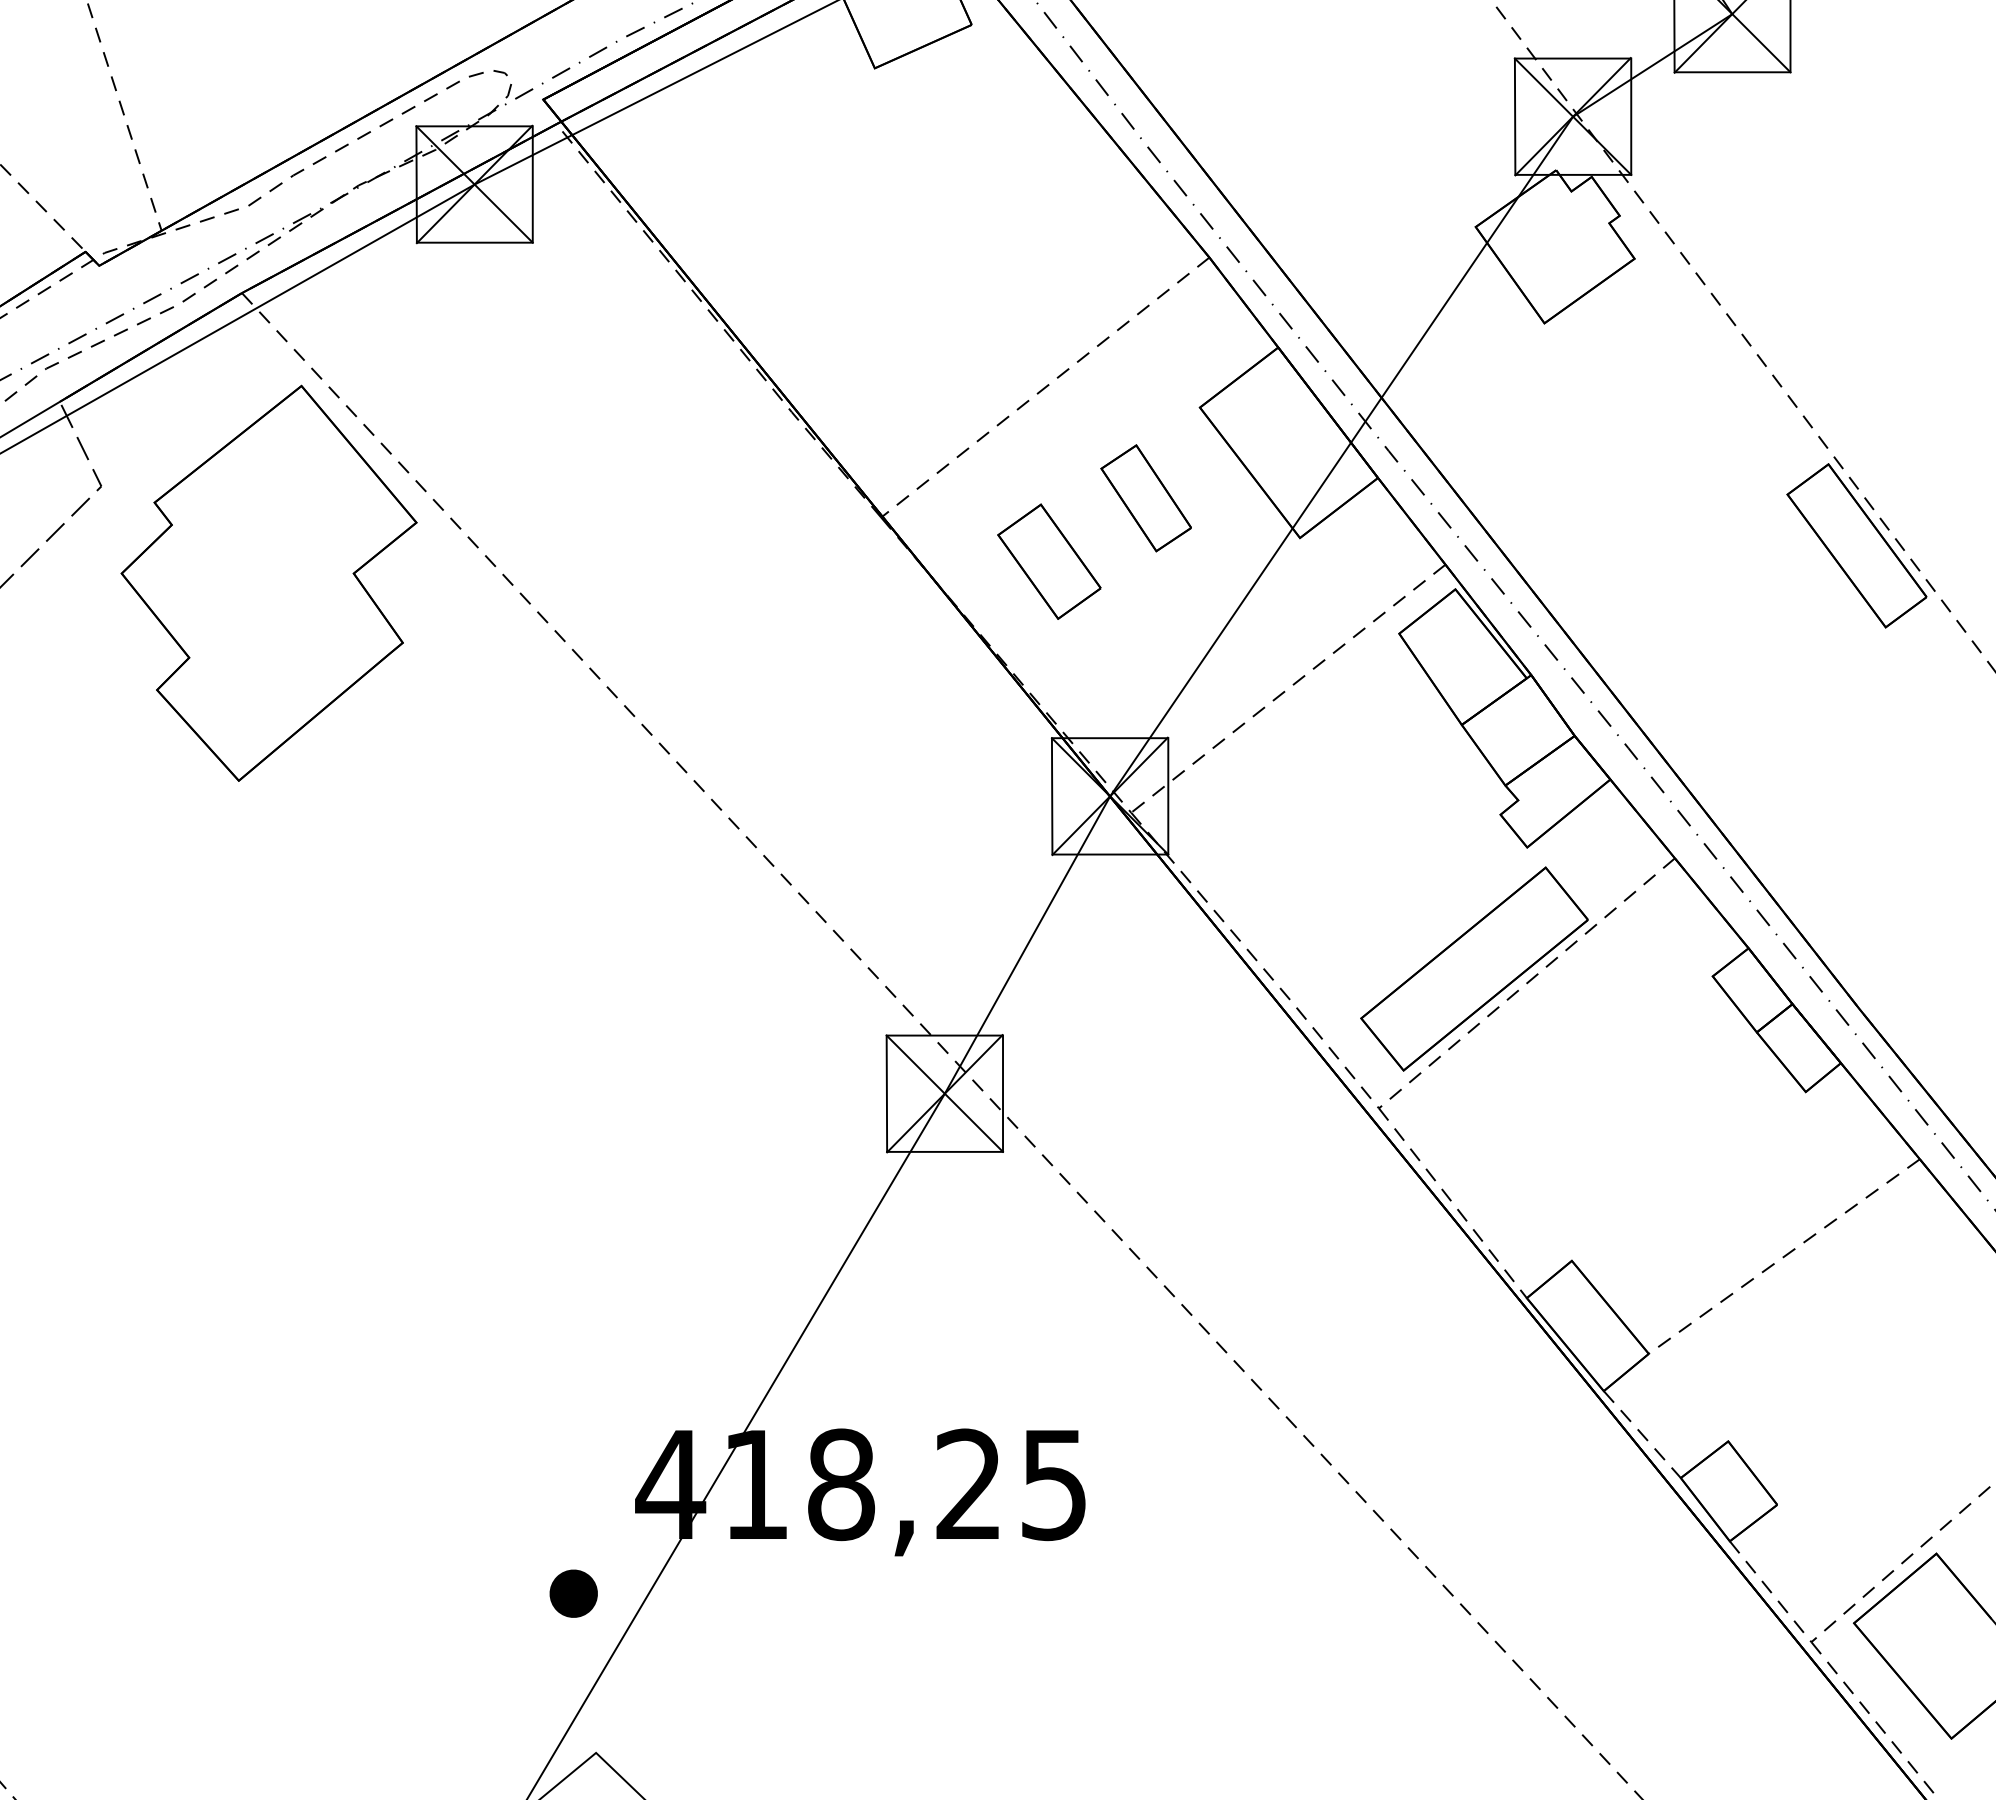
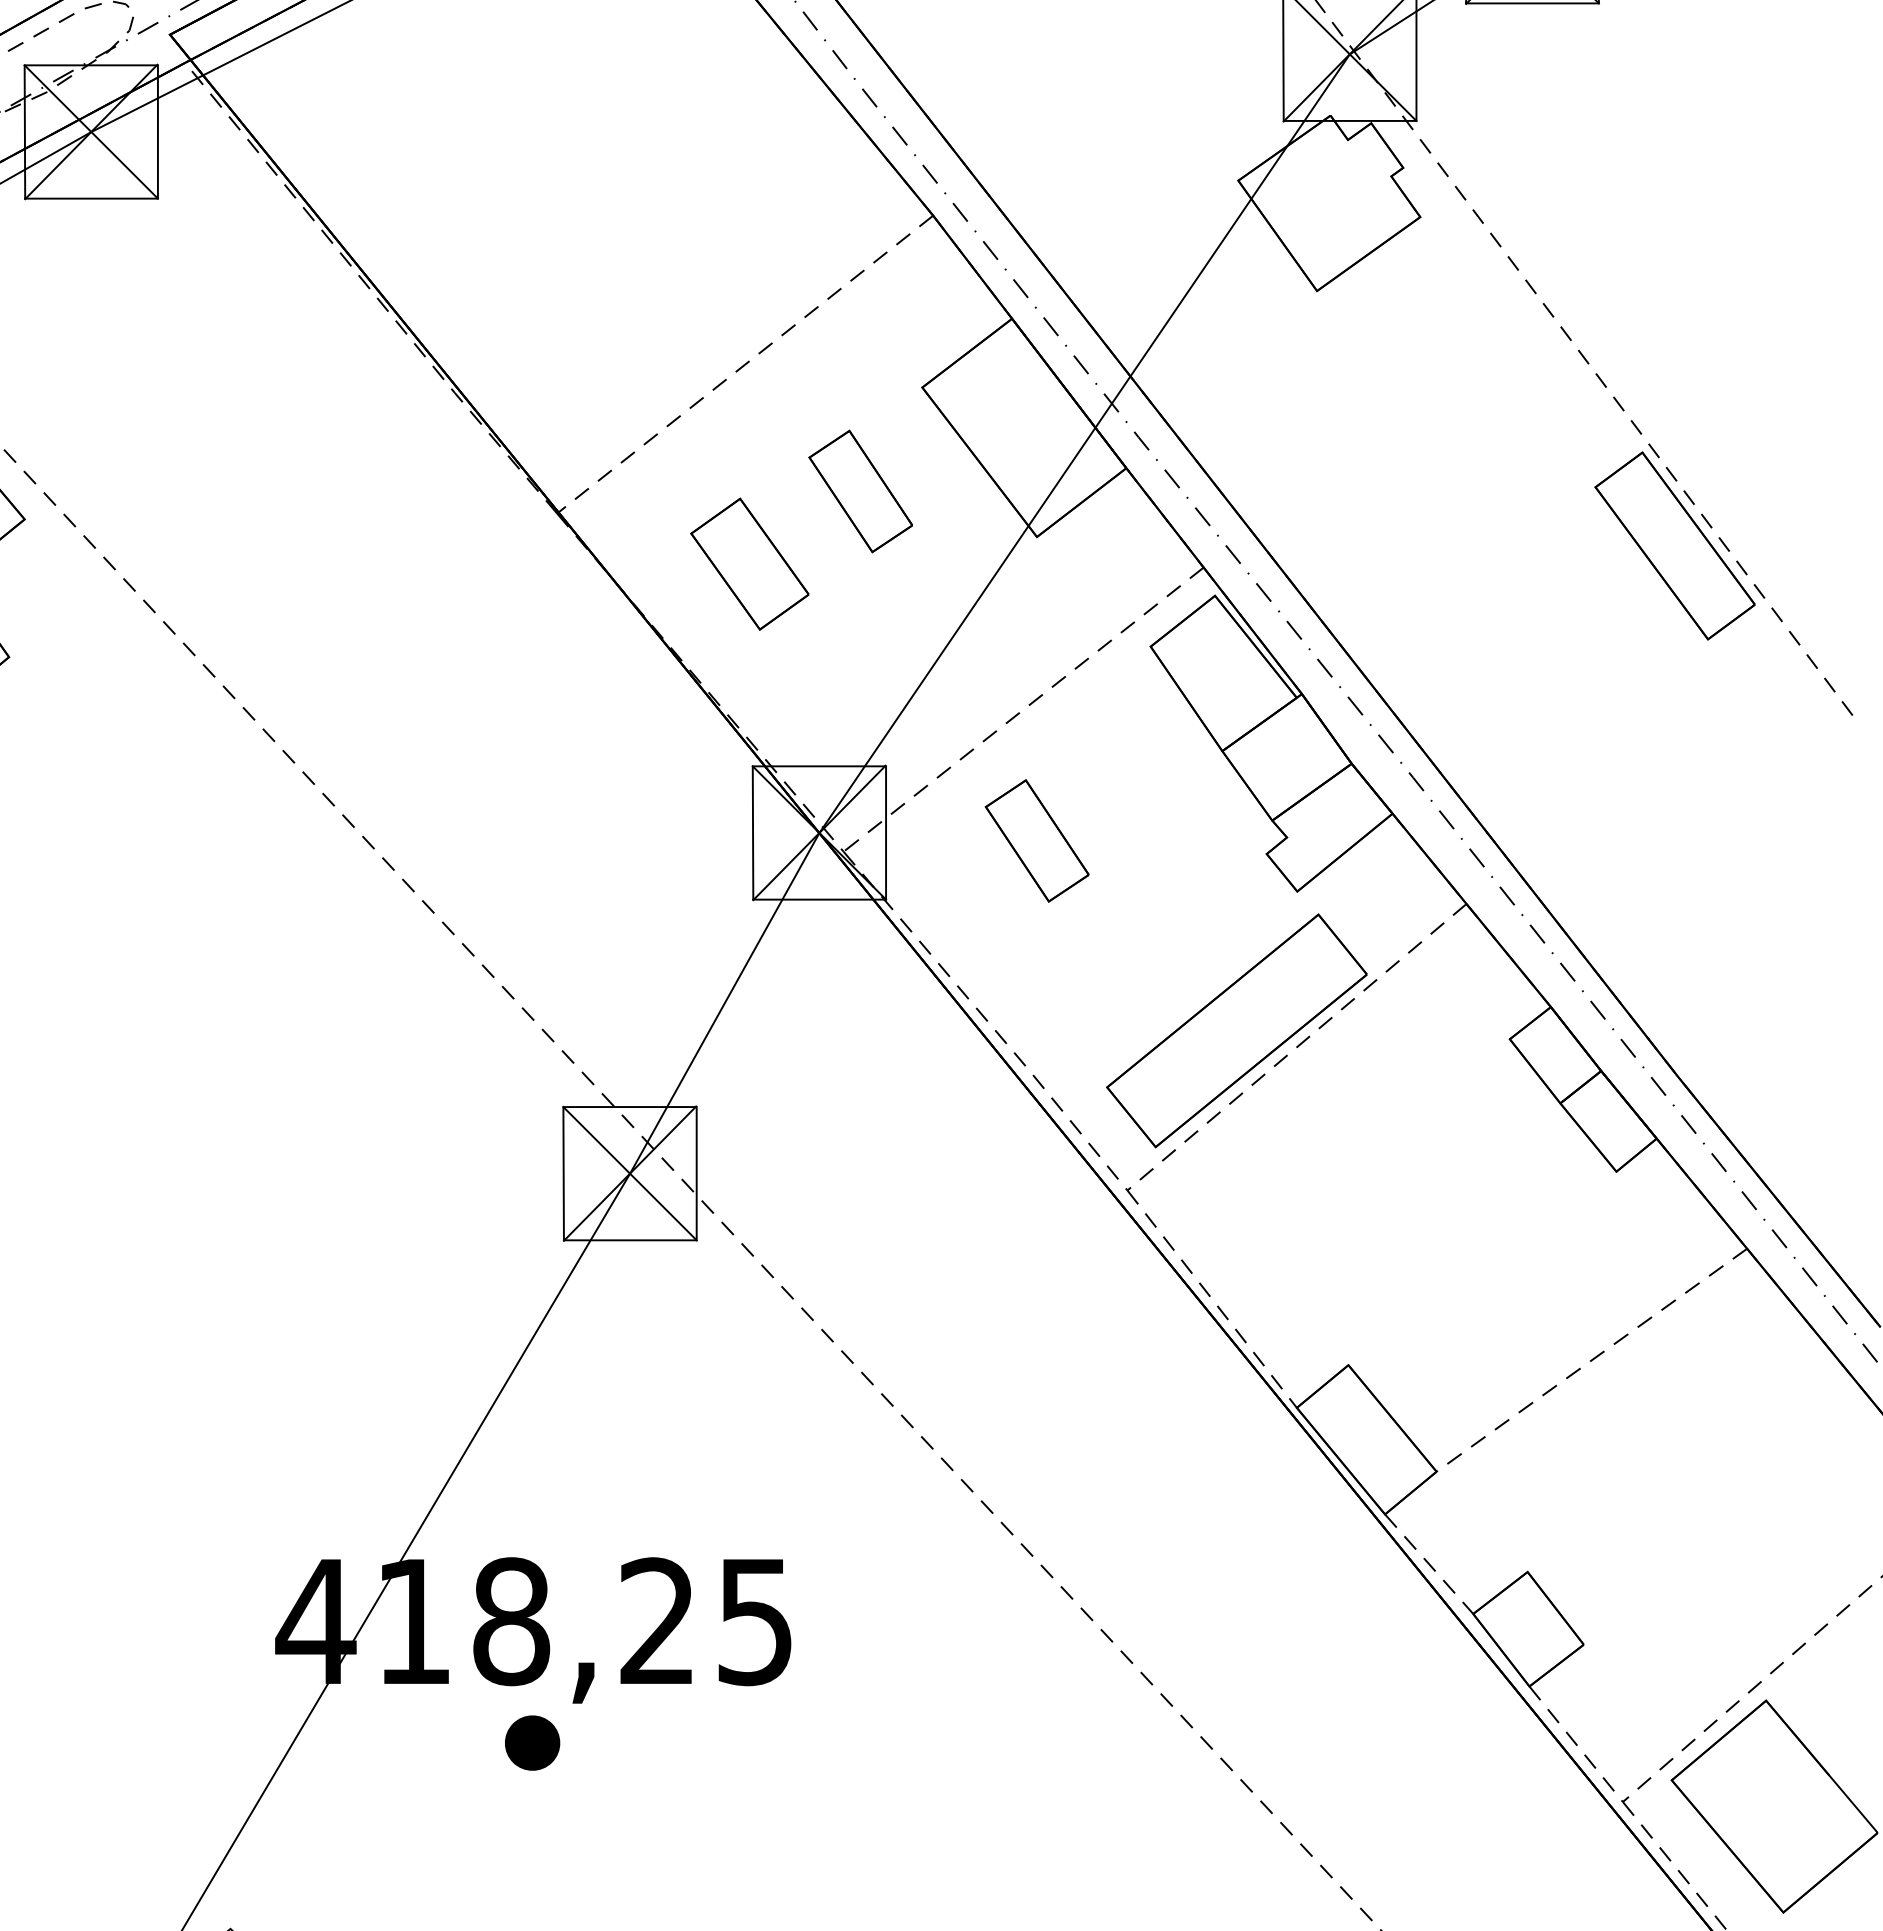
part: (1299, 803) -> (1036, 841), added
part: (573, 1593) -> (532, 1742), moved

